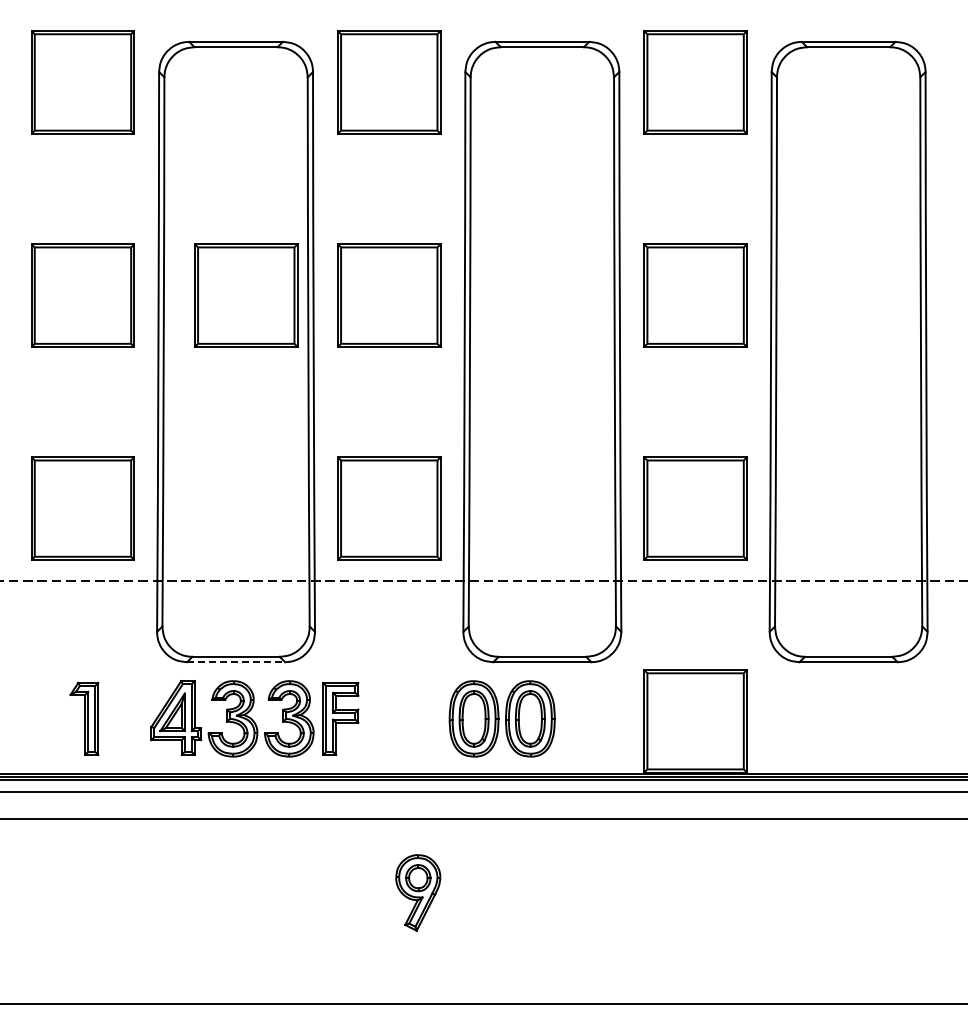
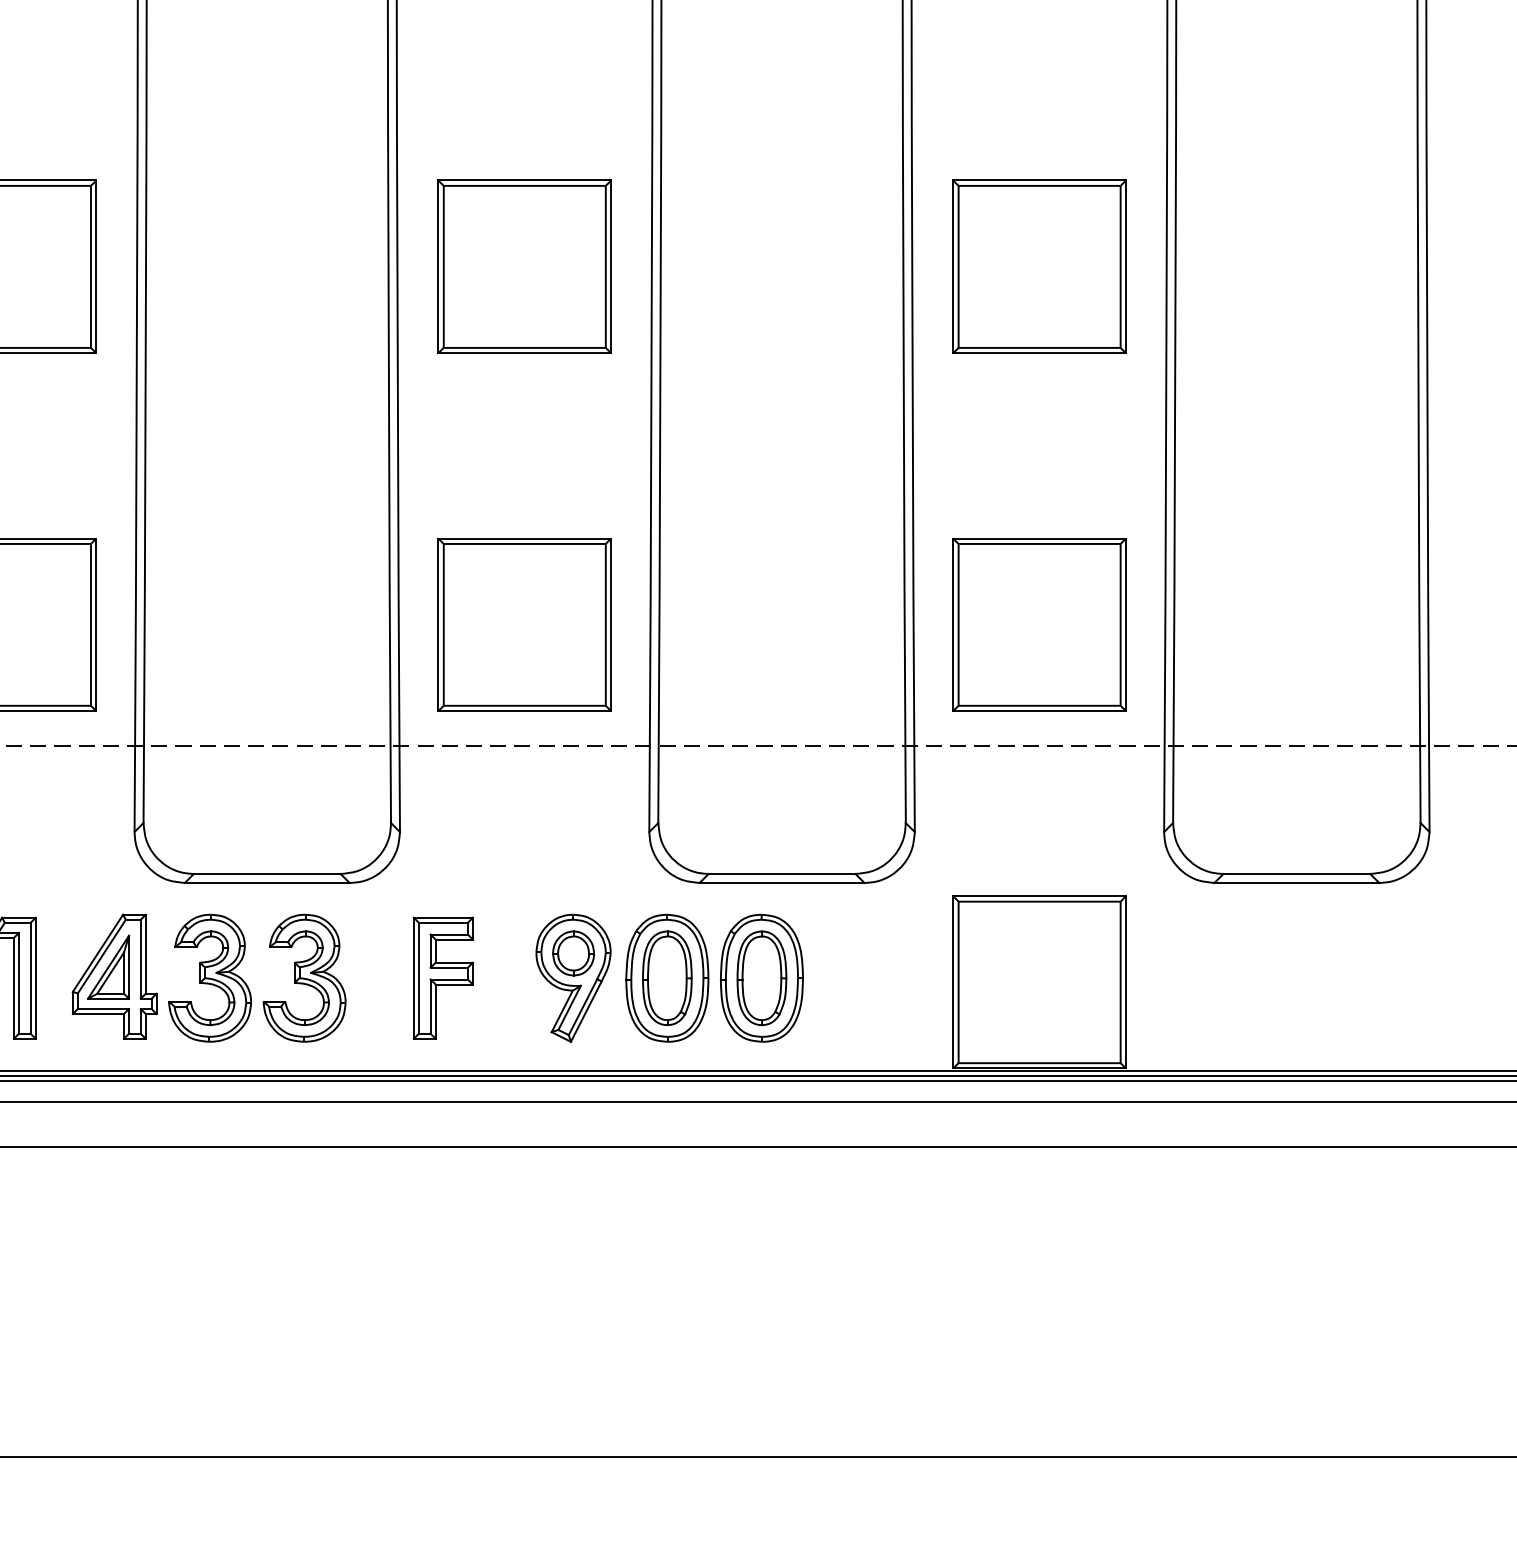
part: (246, 295) -> (284, 266), removed
line: (236, 662) -> (268, 883), dashed -> solid
part: (232, 718) -> (209, 977), moved
part: (418, 892) -> (573, 977), moved

